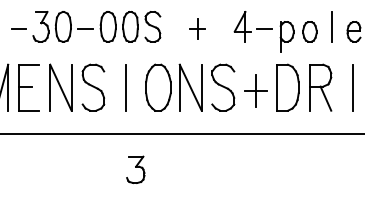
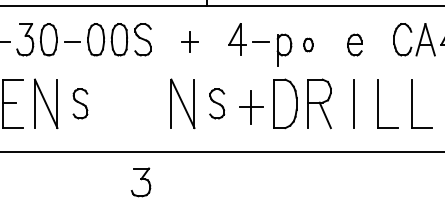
line: (331, 26) -> (331, 39), removed
part: (309, 31) -> (308, 44), size x0.6
part: (93, 87) -> (80, 103), size x0.6
line: (125, 87) -> (114, 103), removed
part: (158, 87) -> (148, 103), removed
part: (222, 87) -> (216, 103), size x0.6
part: (135, 169) -> (140, 182), moved

